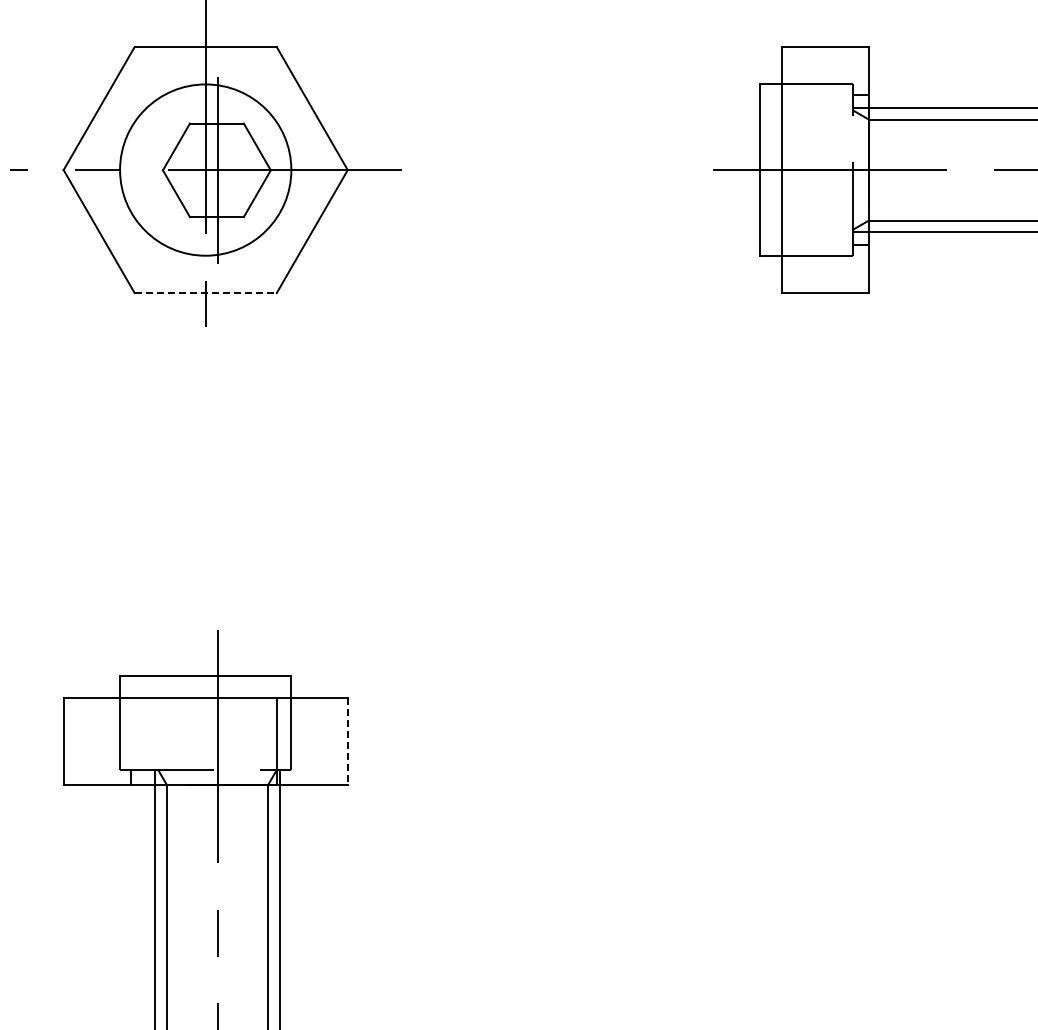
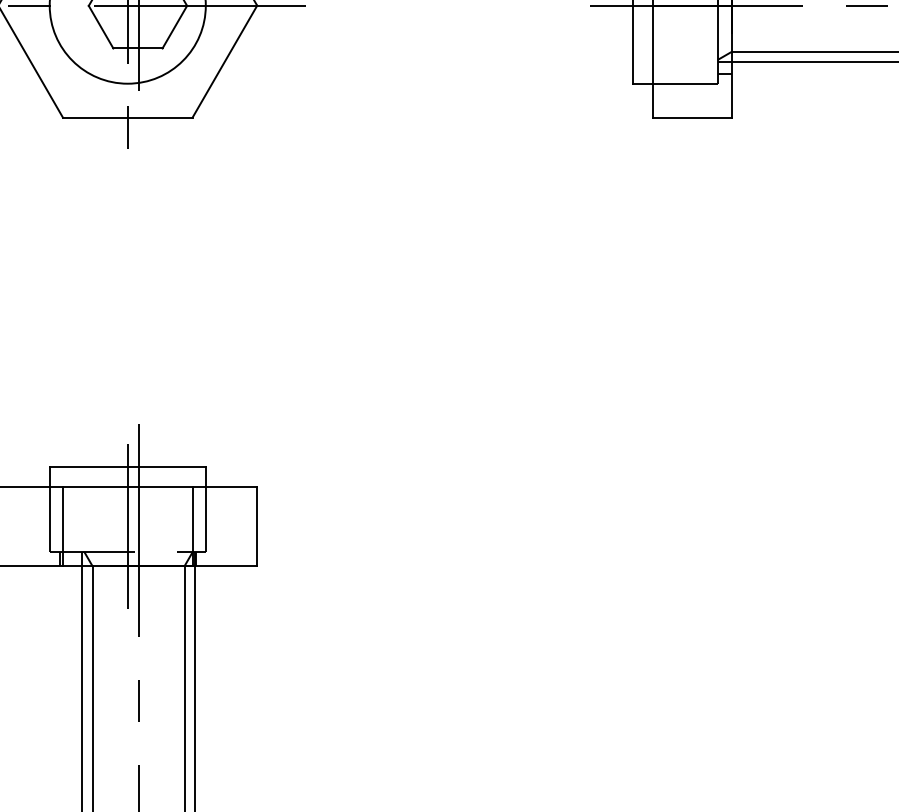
line: (206, 293) -> (128, 118), dashed -> solid
line: (134, 741) -> (62, 526), added
line: (205, 741) -> (127, 526), added
line: (347, 741) -> (256, 526), dashed -> solid

